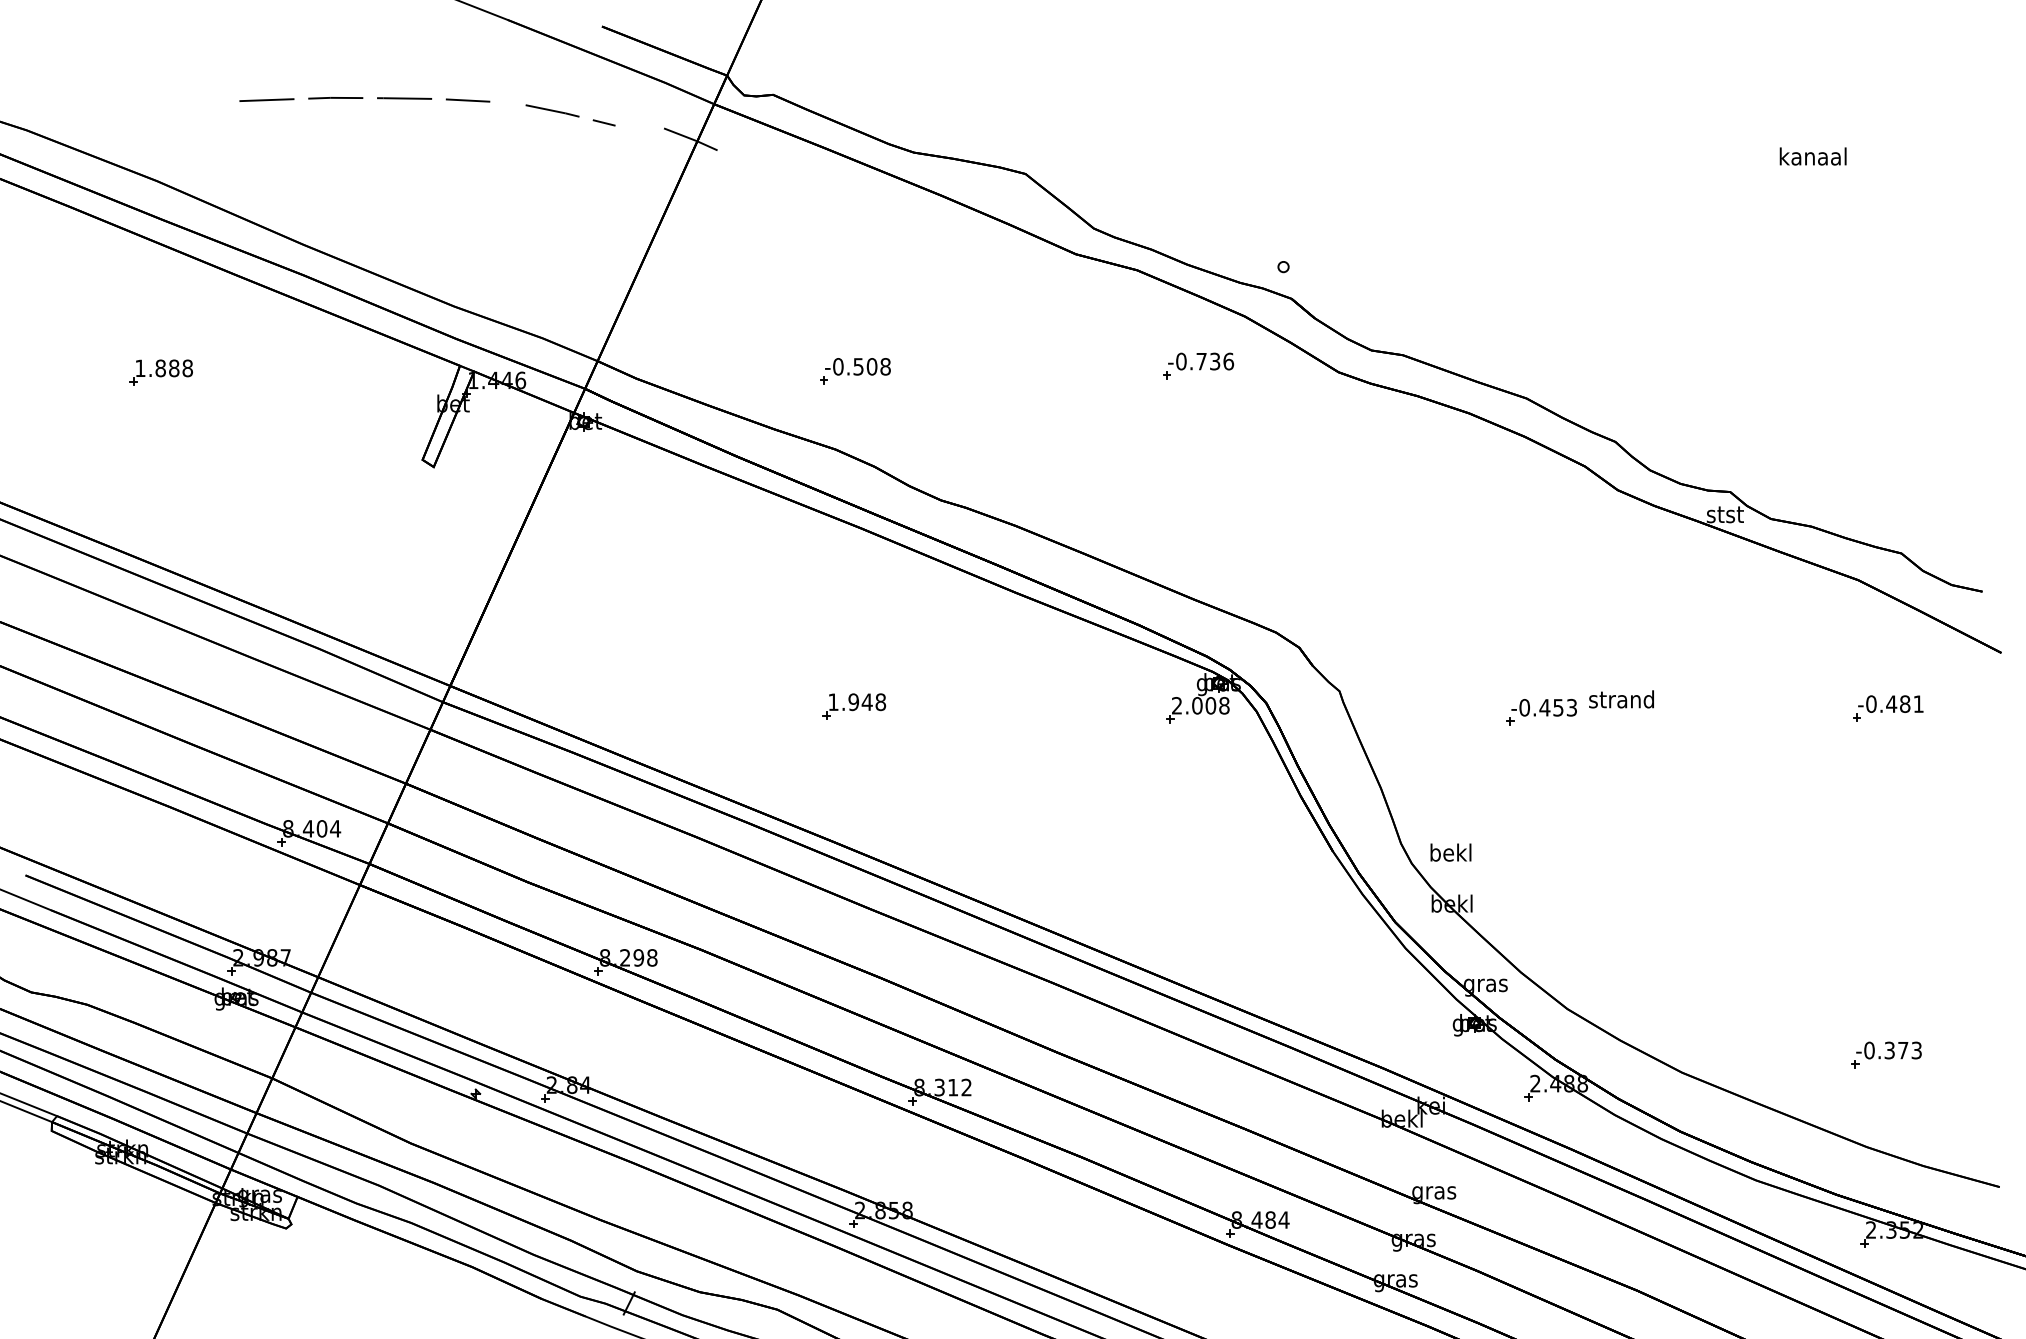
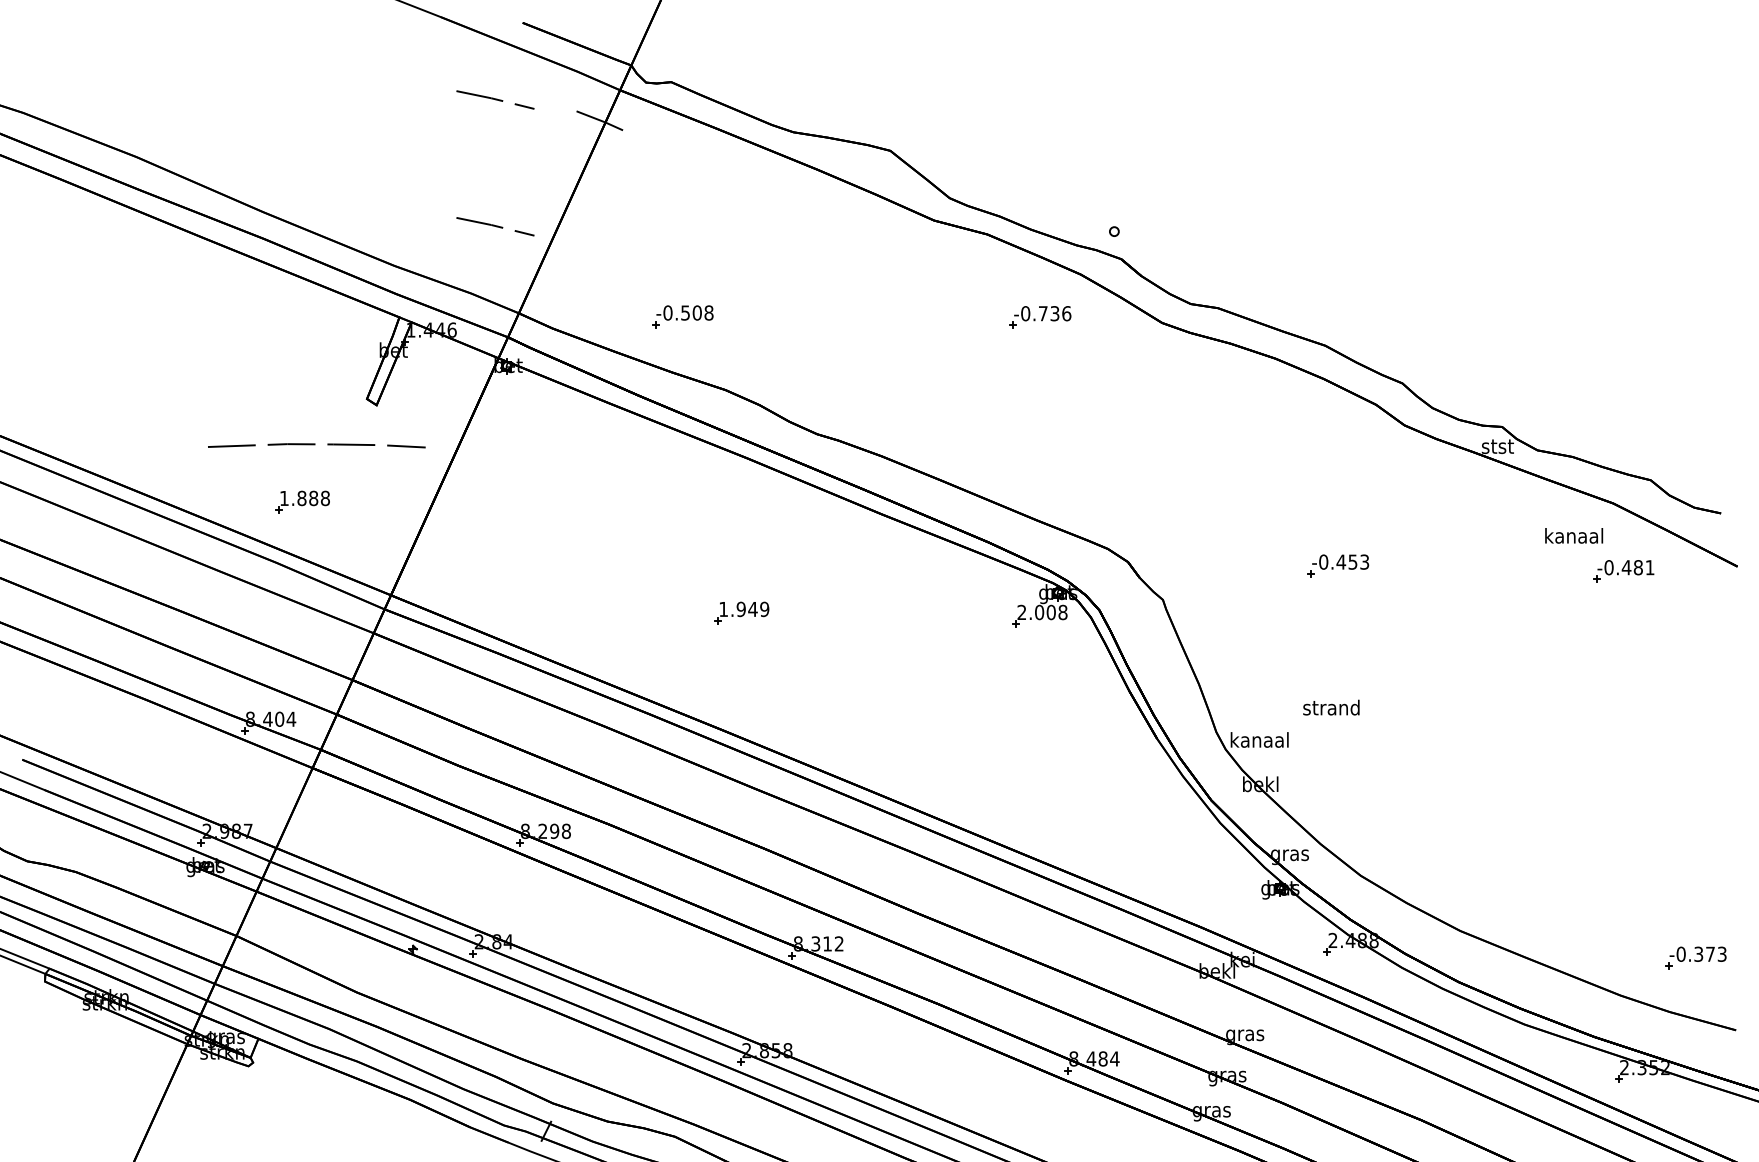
line: (363, 98) -> (315, 444), moved
text: (1812, 156) -> (1573, 535), moved
line: (570, 261) -> (495, 226), added
part: (855, 371) -> (682, 317), moved
part: (160, 372) -> (301, 502), moved
text: (1621, 699) -> (1331, 707), moved
text: (880, 702) -> (764, 609), 1.948 -> 1.949
part: (1888, 708) -> (1623, 571), moved
part: (1541, 712) -> (1338, 566), moved
text: (1450, 852) -> (1259, 739), bekl -> kanaal
part: (1886, 1054) -> (1695, 957), moved

